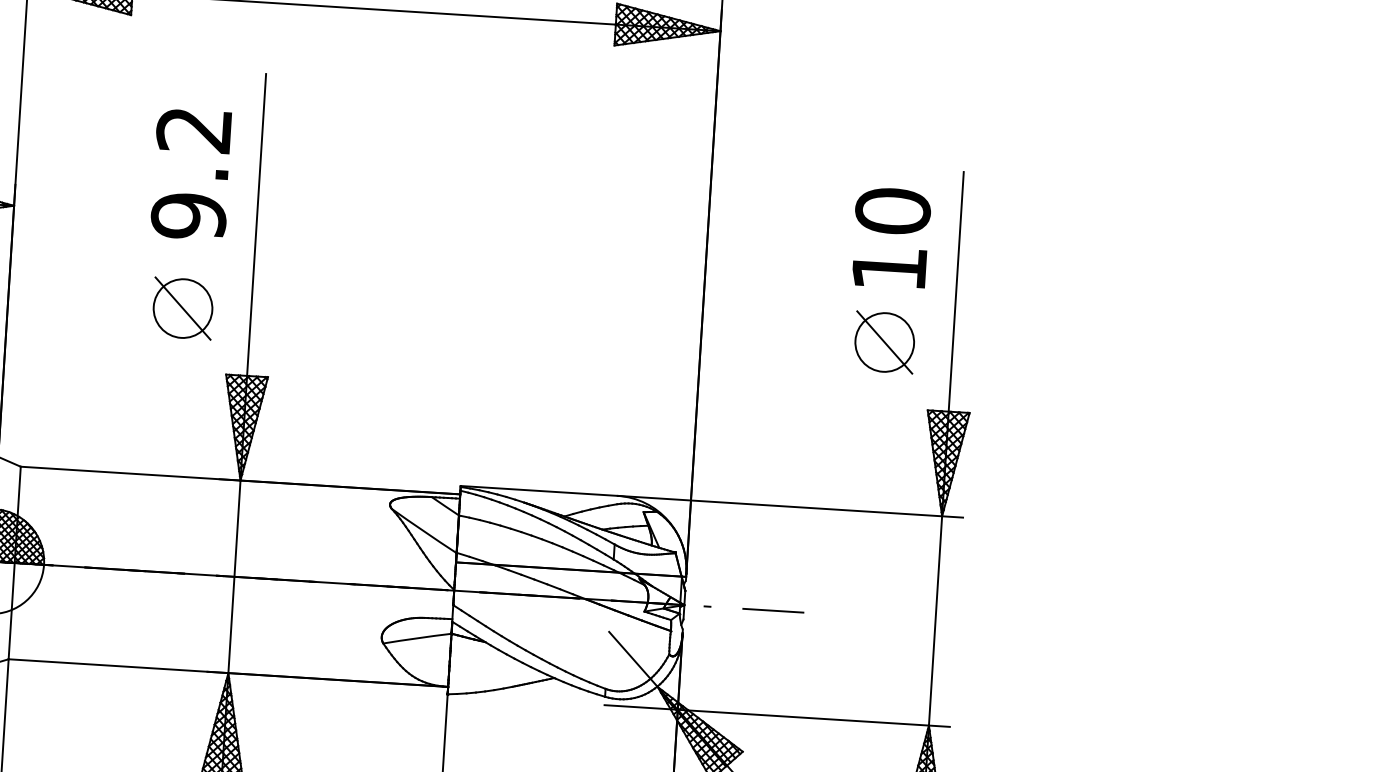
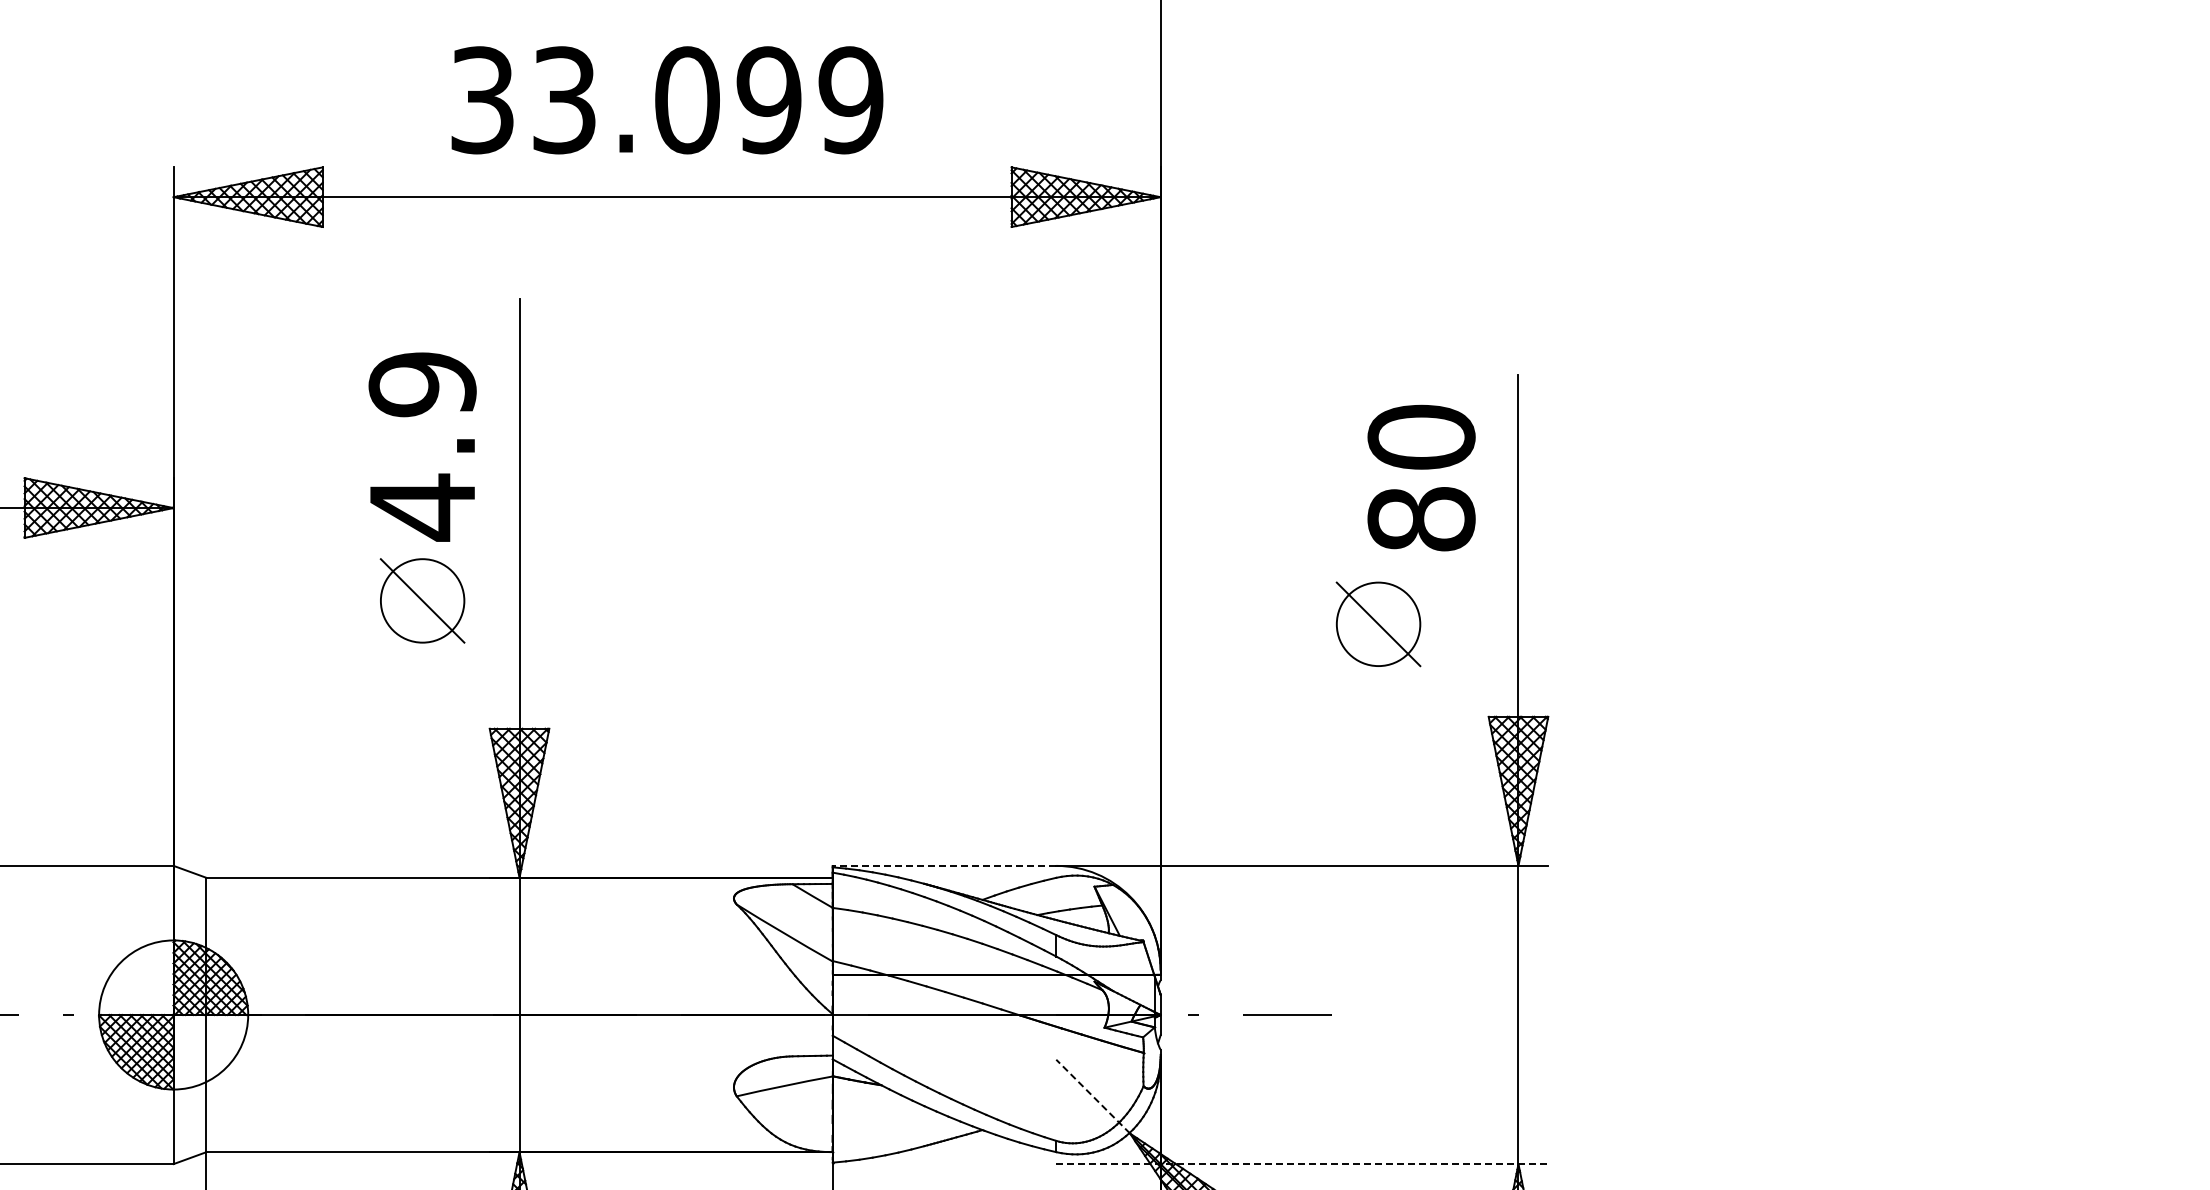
text: (191, 173) -> (422, 446), 9.2 -> 4.9
text: (889, 268) -> (1421, 519), 10 -> 80
part: (182, 308) -> (422, 600), moved
part: (884, 342) -> (1378, 624), moved
line: (539, 490) -> (944, 865), solid -> dashed
line: (632, 659) -> (1092, 1096), solid -> dashed
line: (777, 716) -> (1302, 1164), solid -> dashed

